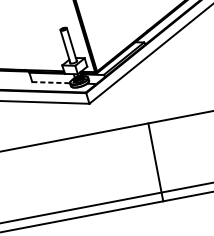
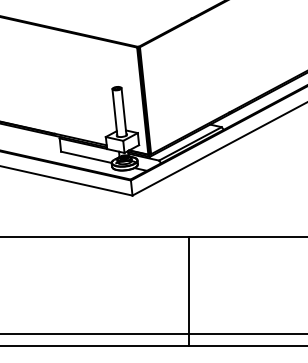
line: (51, 82) -> (86, 157), dashed -> solid
line: (155, 162) -> (188, 291), moved

